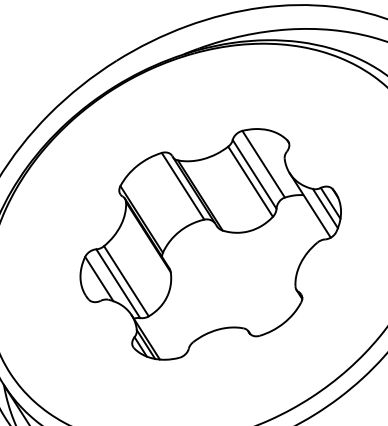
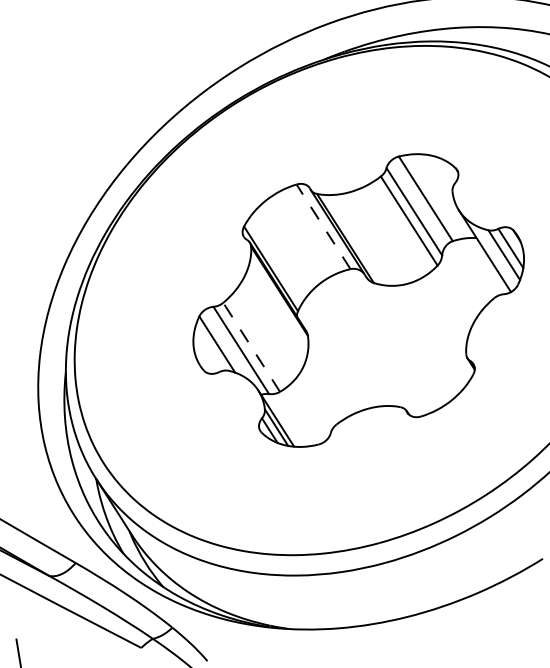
line: (183, 186) -> (323, 226), solid -> dashed
line: (126, 281) -> (251, 347), solid -> dashed

